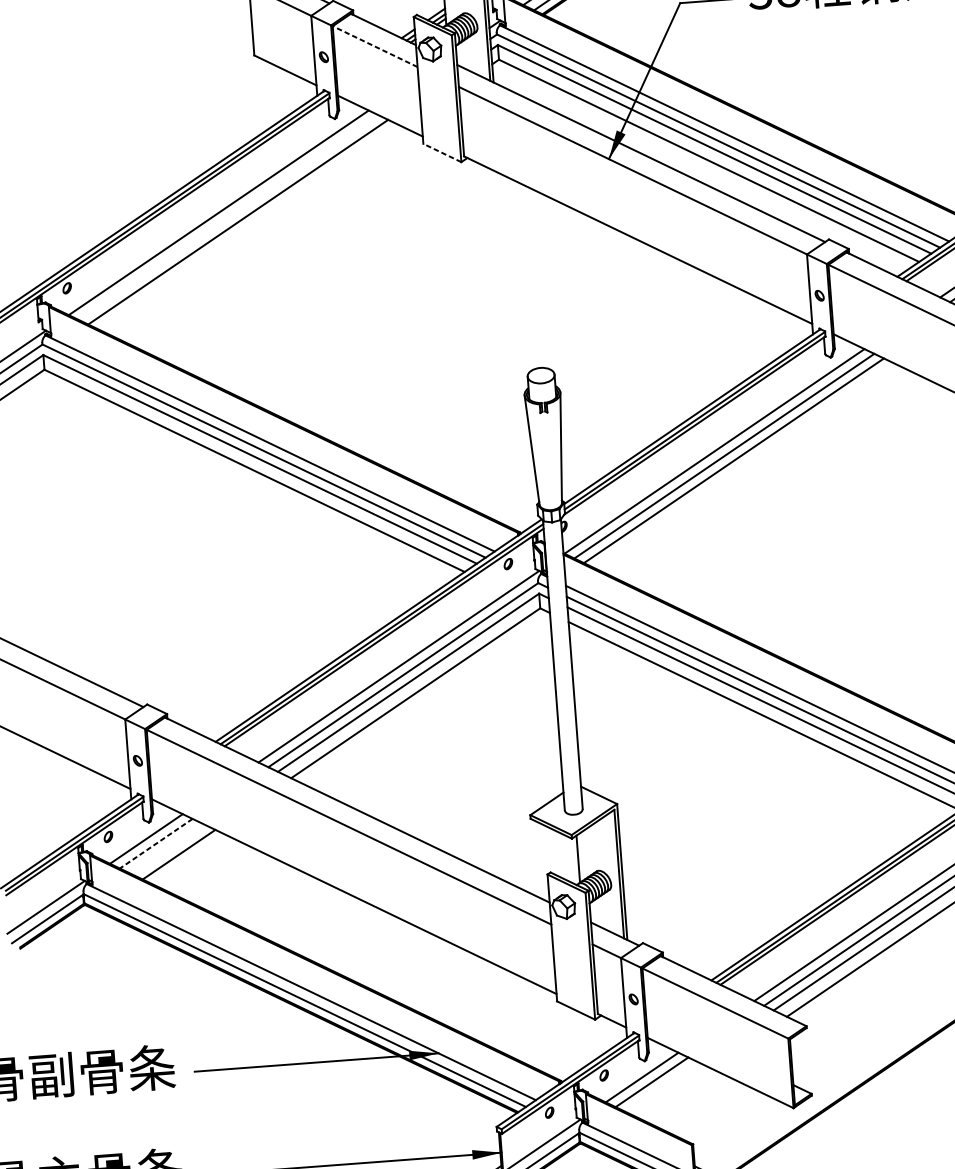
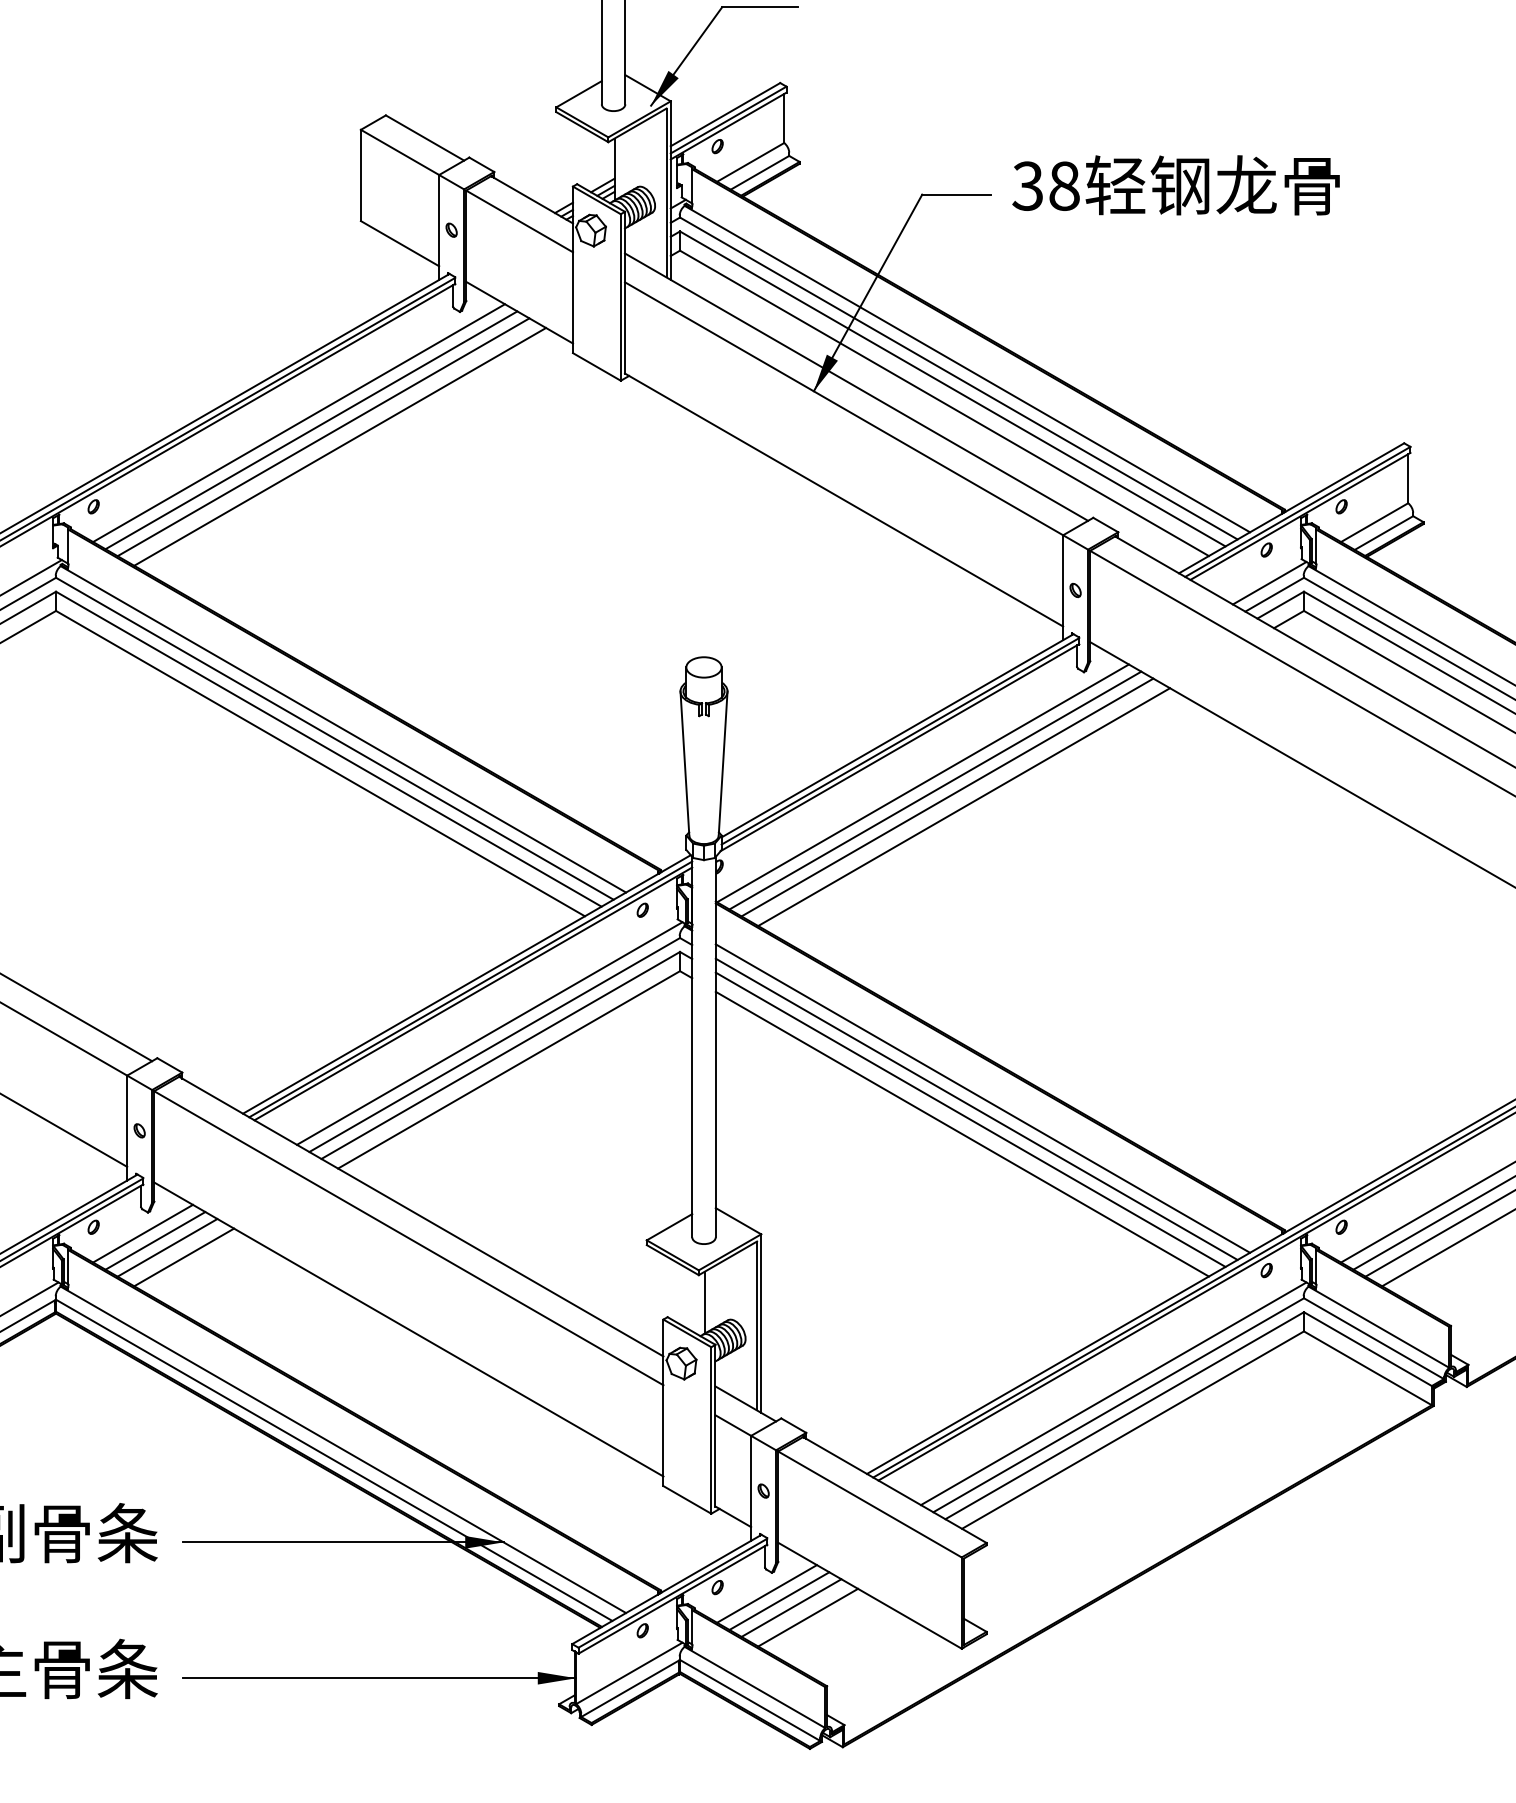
line: (375, 46) -> (519, 221), dashed -> solid
line: (442, 152) -> (596, 366), dashed -> solid
line: (228, 217) -> (311, 430), added
line: (251, 228) -> (340, 446), added
line: (747, 467) -> (964, 807), added
line: (156, 843) -> (155, 1240), dashed -> solid
line: (165, 848) -> (167, 1247), added
line: (661, 1086) -> (791, 1607), added
line: (675, 1093) -> (808, 1617), added

